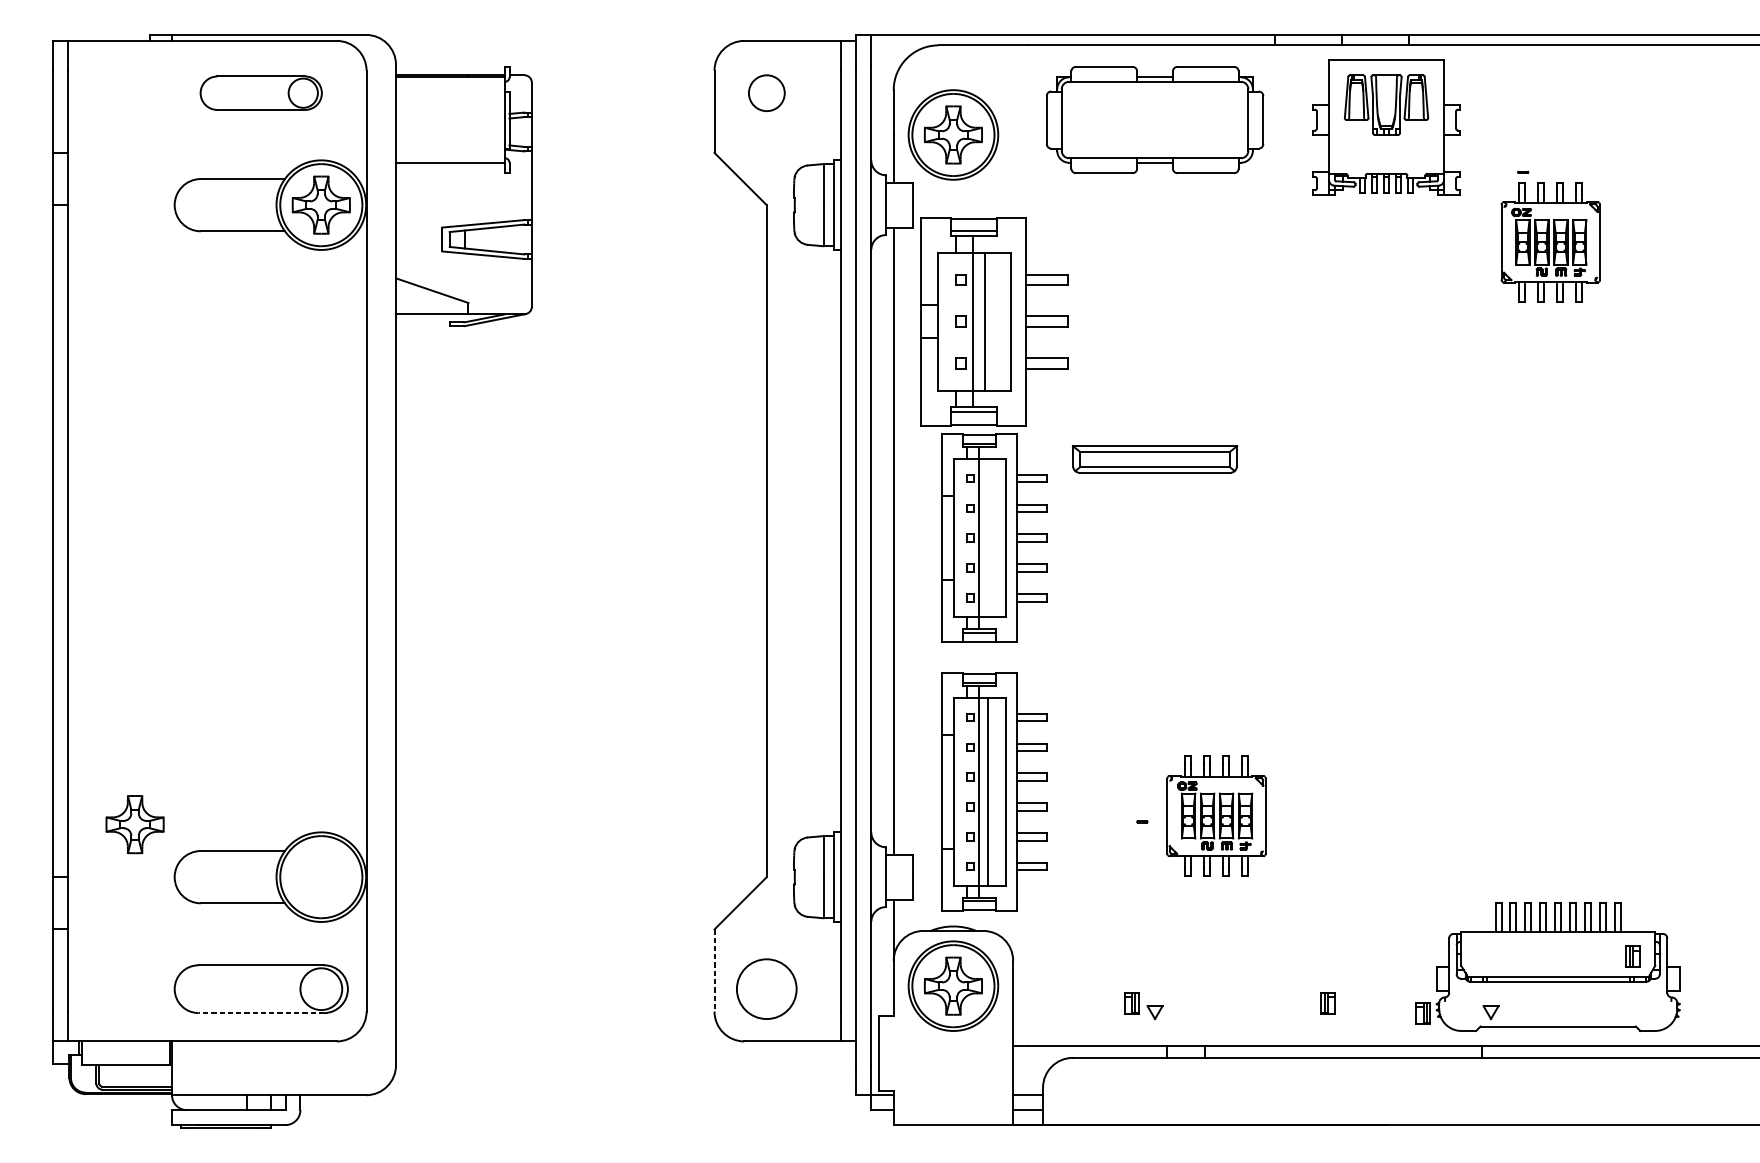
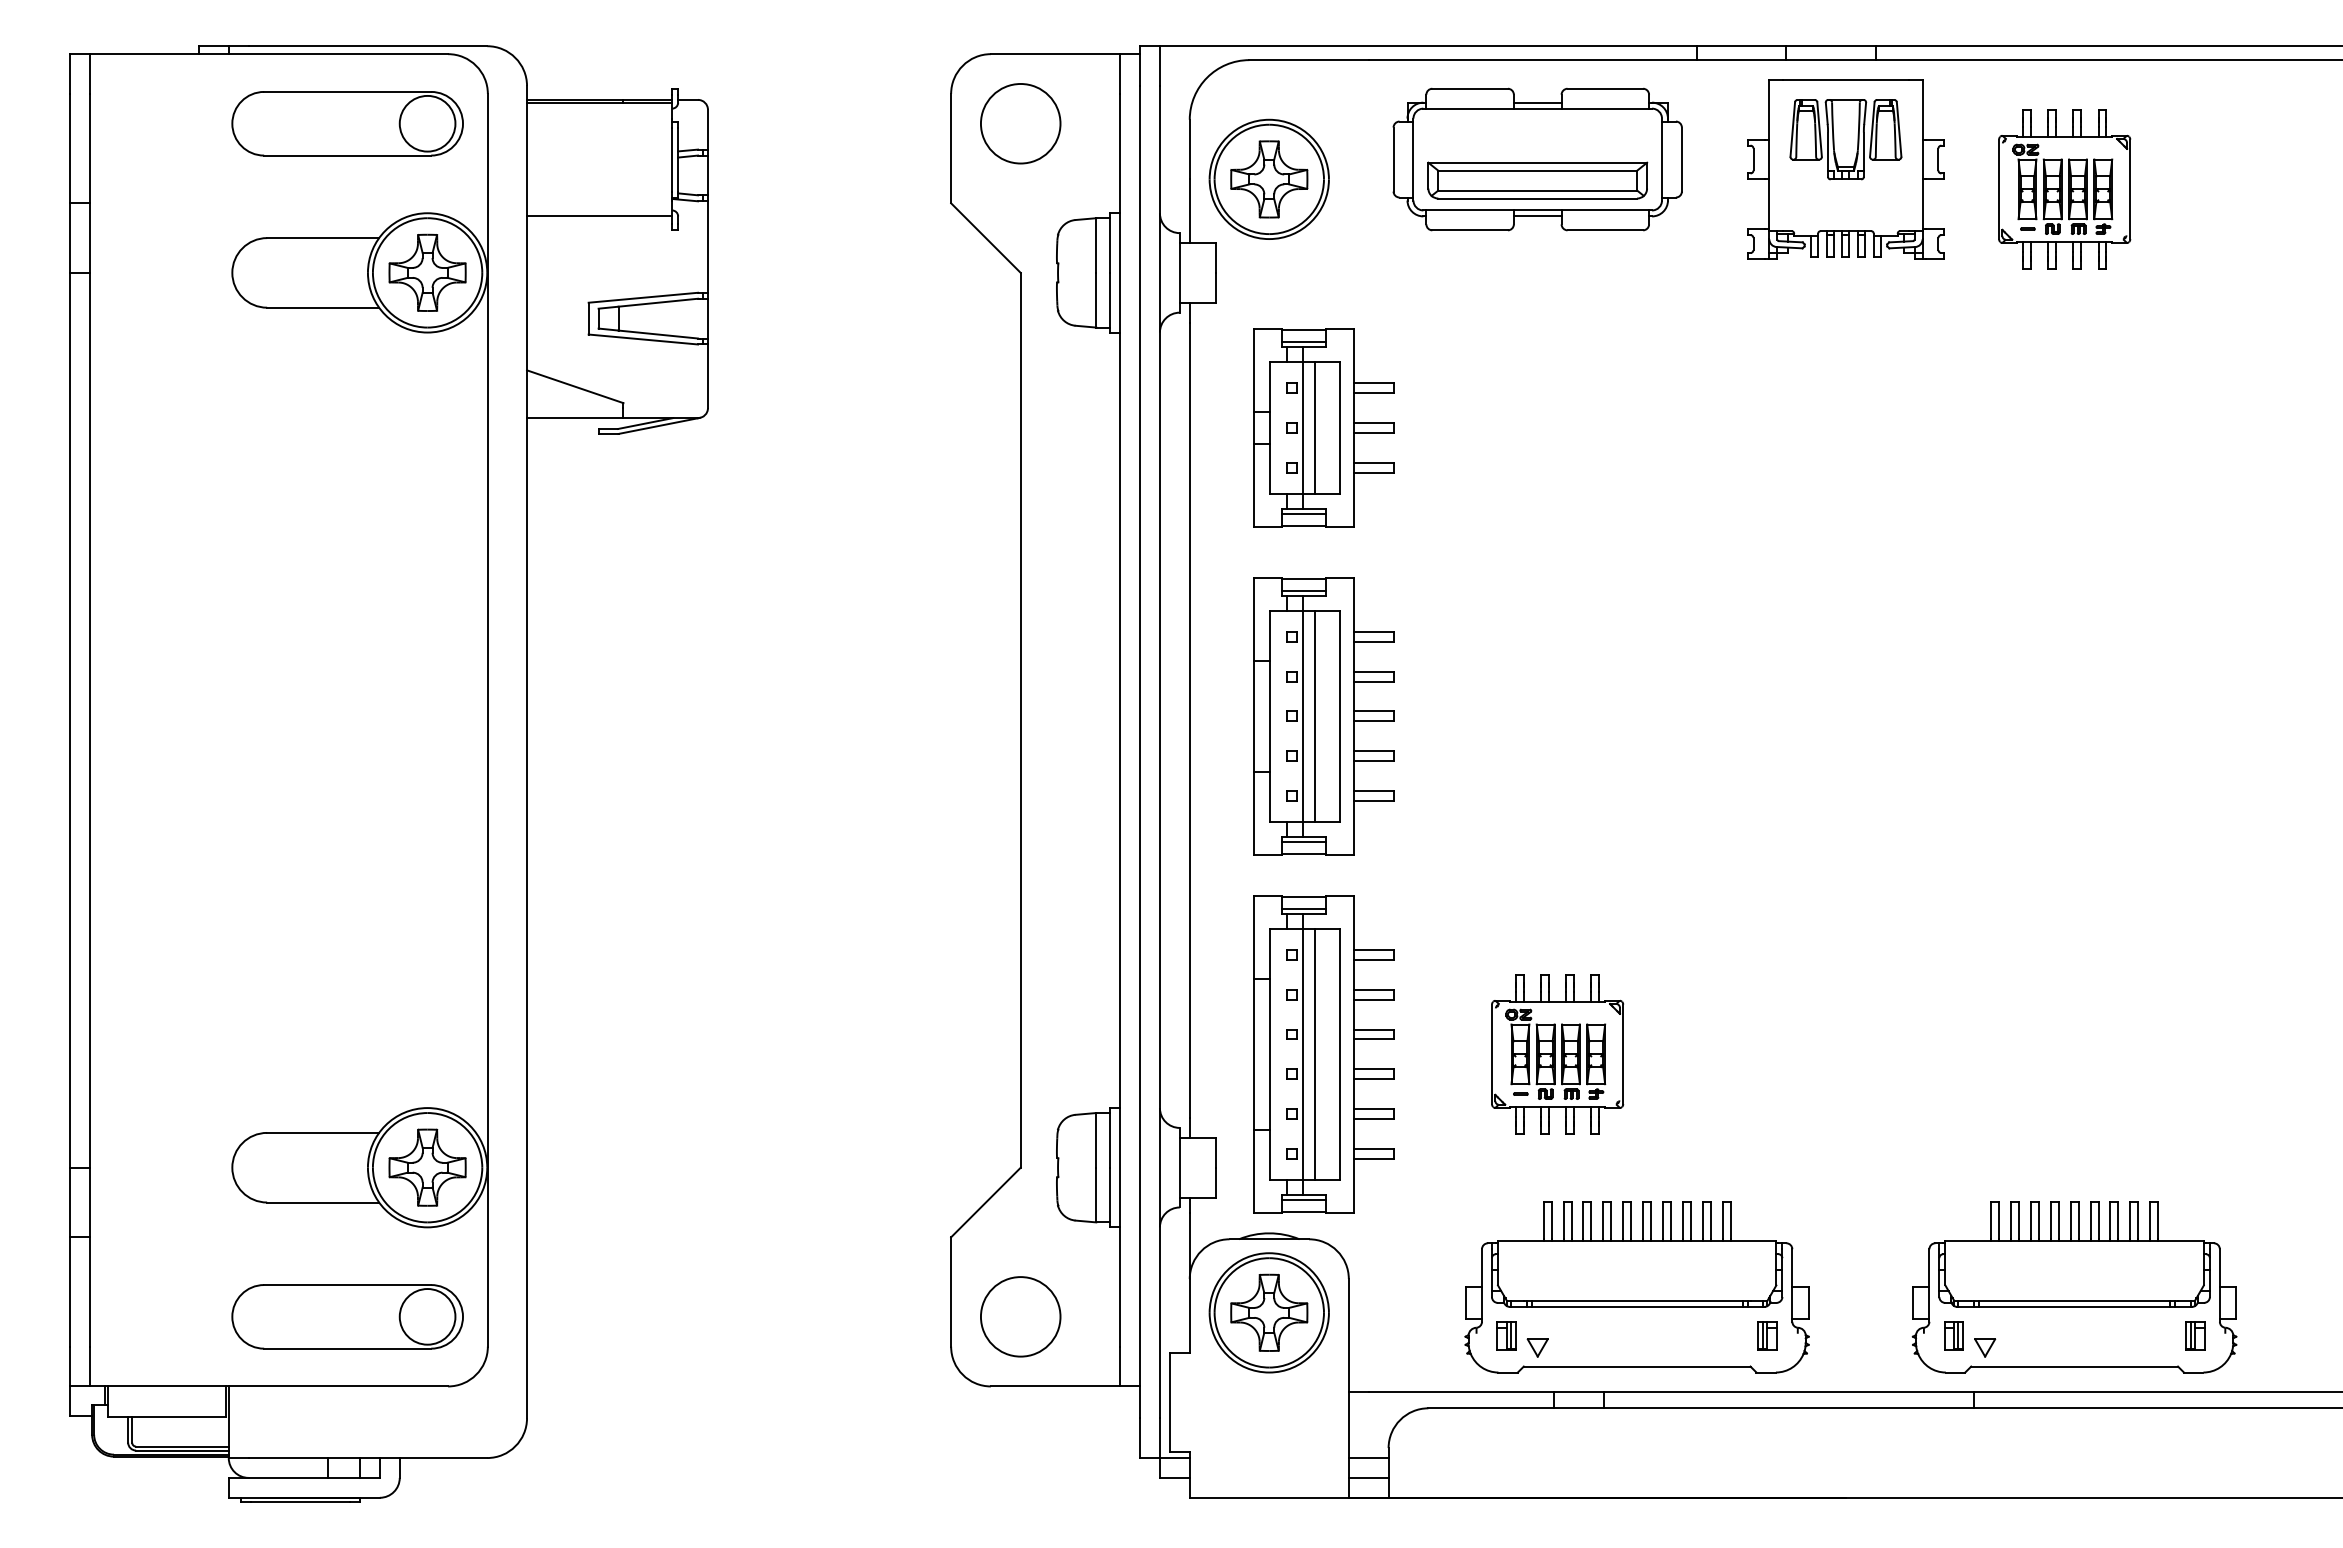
part: (261, 92) -> (347, 123), size x1.43
circle: (766, 92) -> (1020, 123), size x1.67
part: (1550, 242) -> (2064, 189), moved
part: (994, 321) -> (1323, 427), size x0.71
part: (1154, 459) -> (1537, 180), moved
line: (988, 537) -> (1315, 715), added
part: (1216, 816) -> (1557, 1054), moved
part: (135, 824) -> (427, 1167), moved
part: (1633, 956) -> (2195, 1335), moved
part: (1229, 967) -> (1636, 1287), added
line: (714, 970) -> (951, 1291), dashed -> solid
line: (261, 1012) -> (347, 1348), dashed -> solid
part: (1422, 1012) -> (1953, 1335), moved

